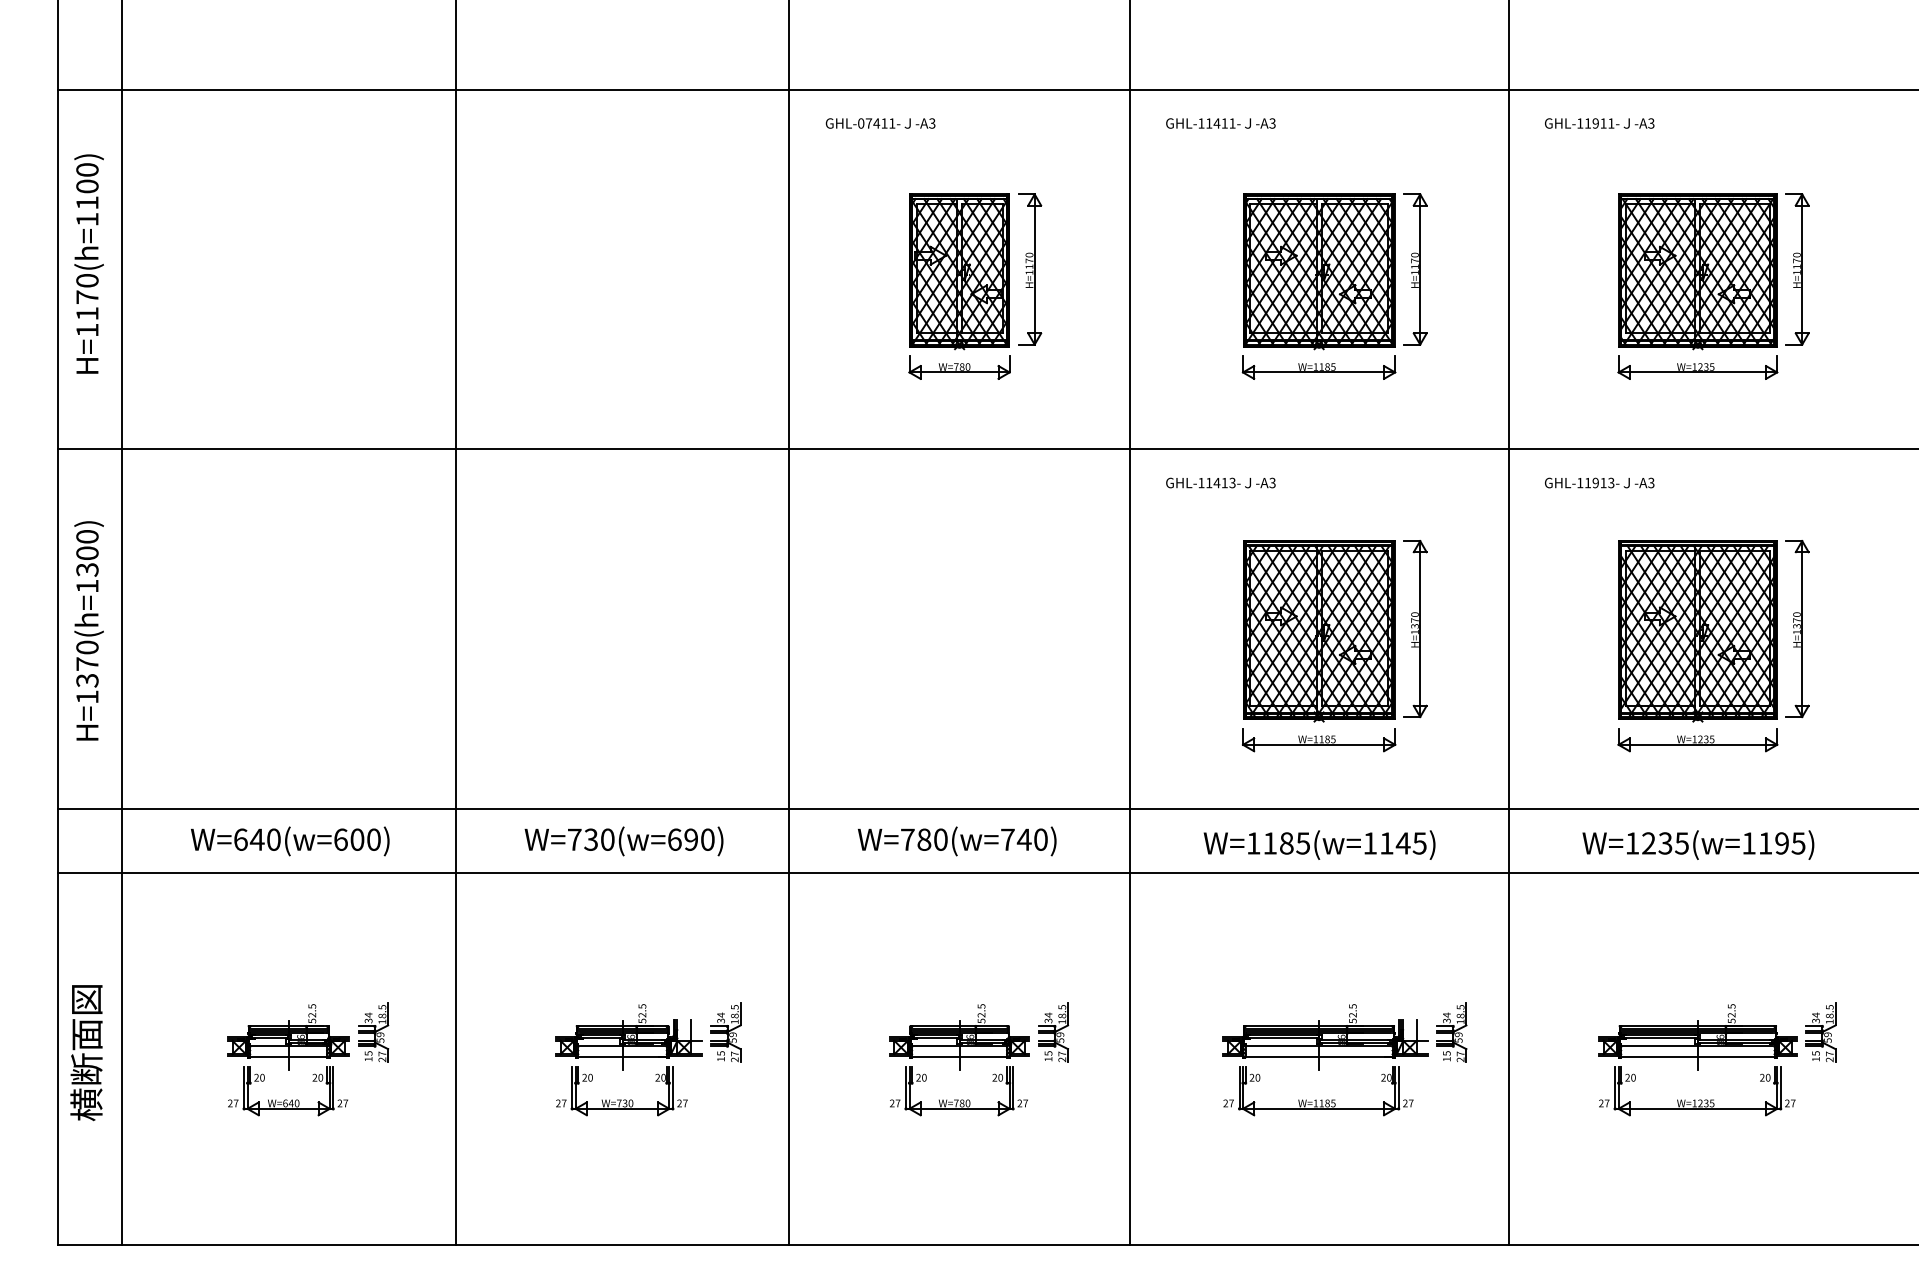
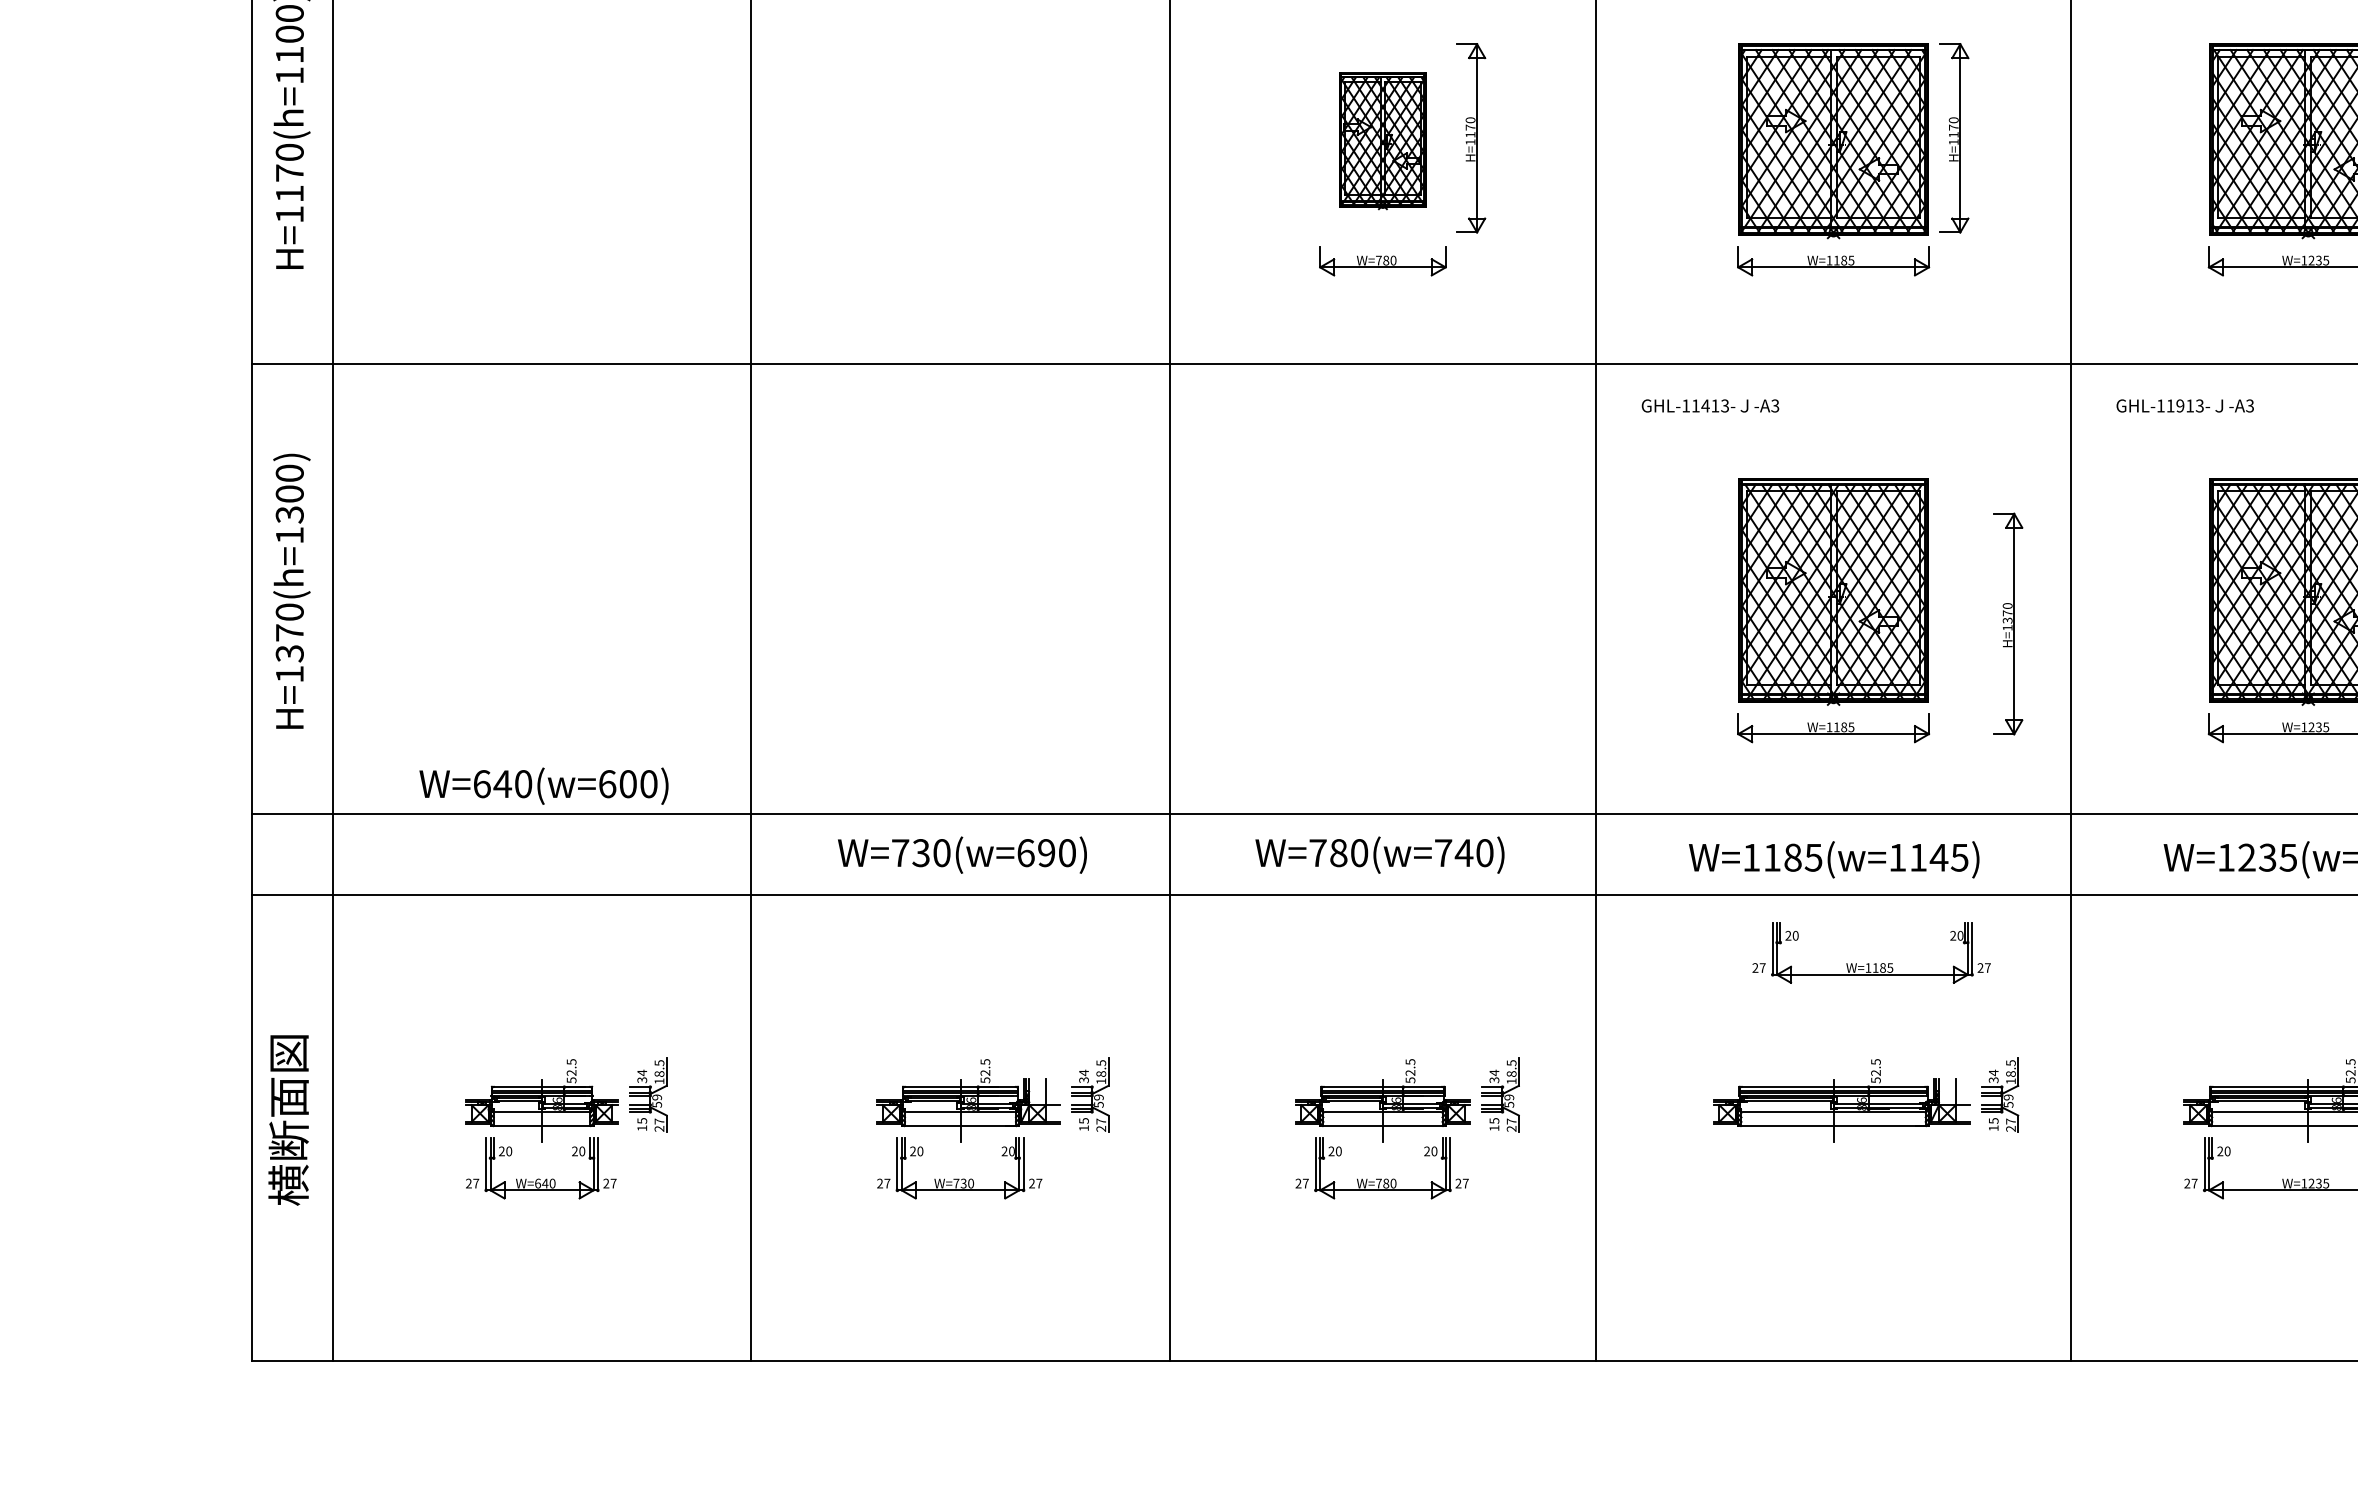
part: (959, 271) -> (1382, 140), size x0.7
part: (1415, 629) -> (2008, 624), moved
text: (290, 841) -> (544, 786), moved
part: (1316, 1099) -> (1869, 963), moved

